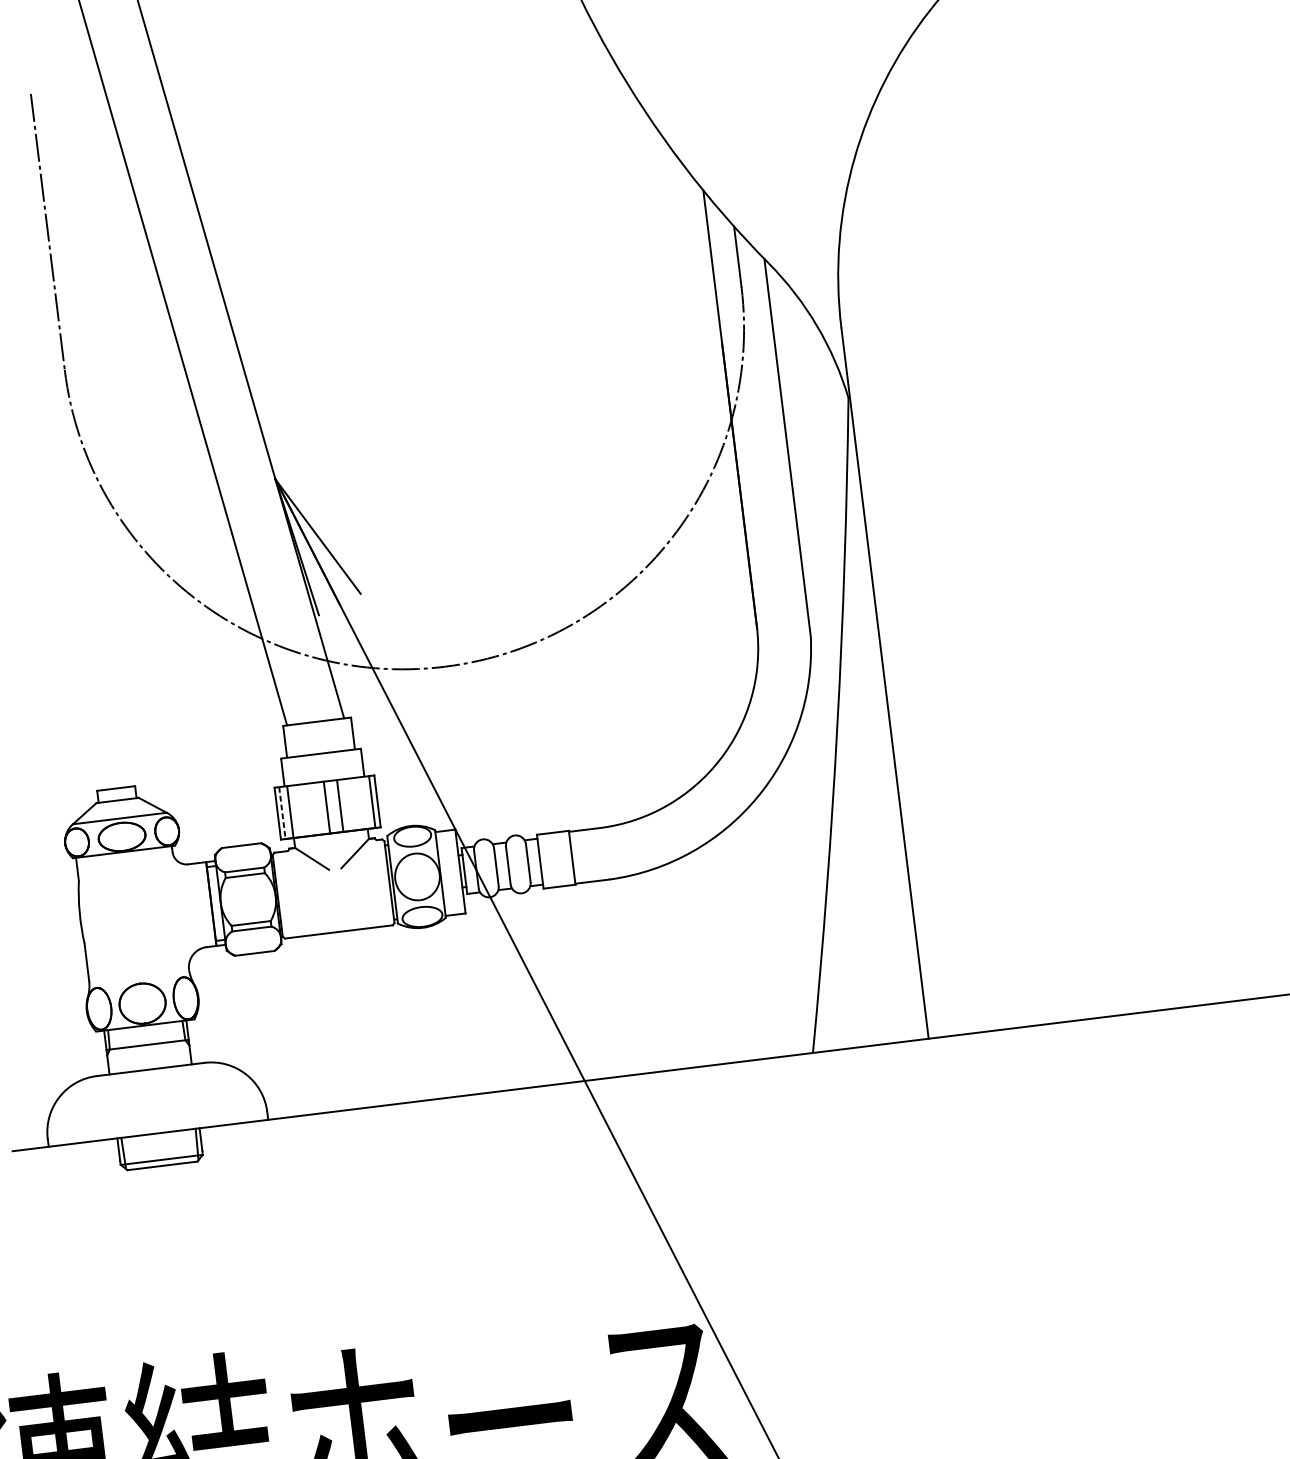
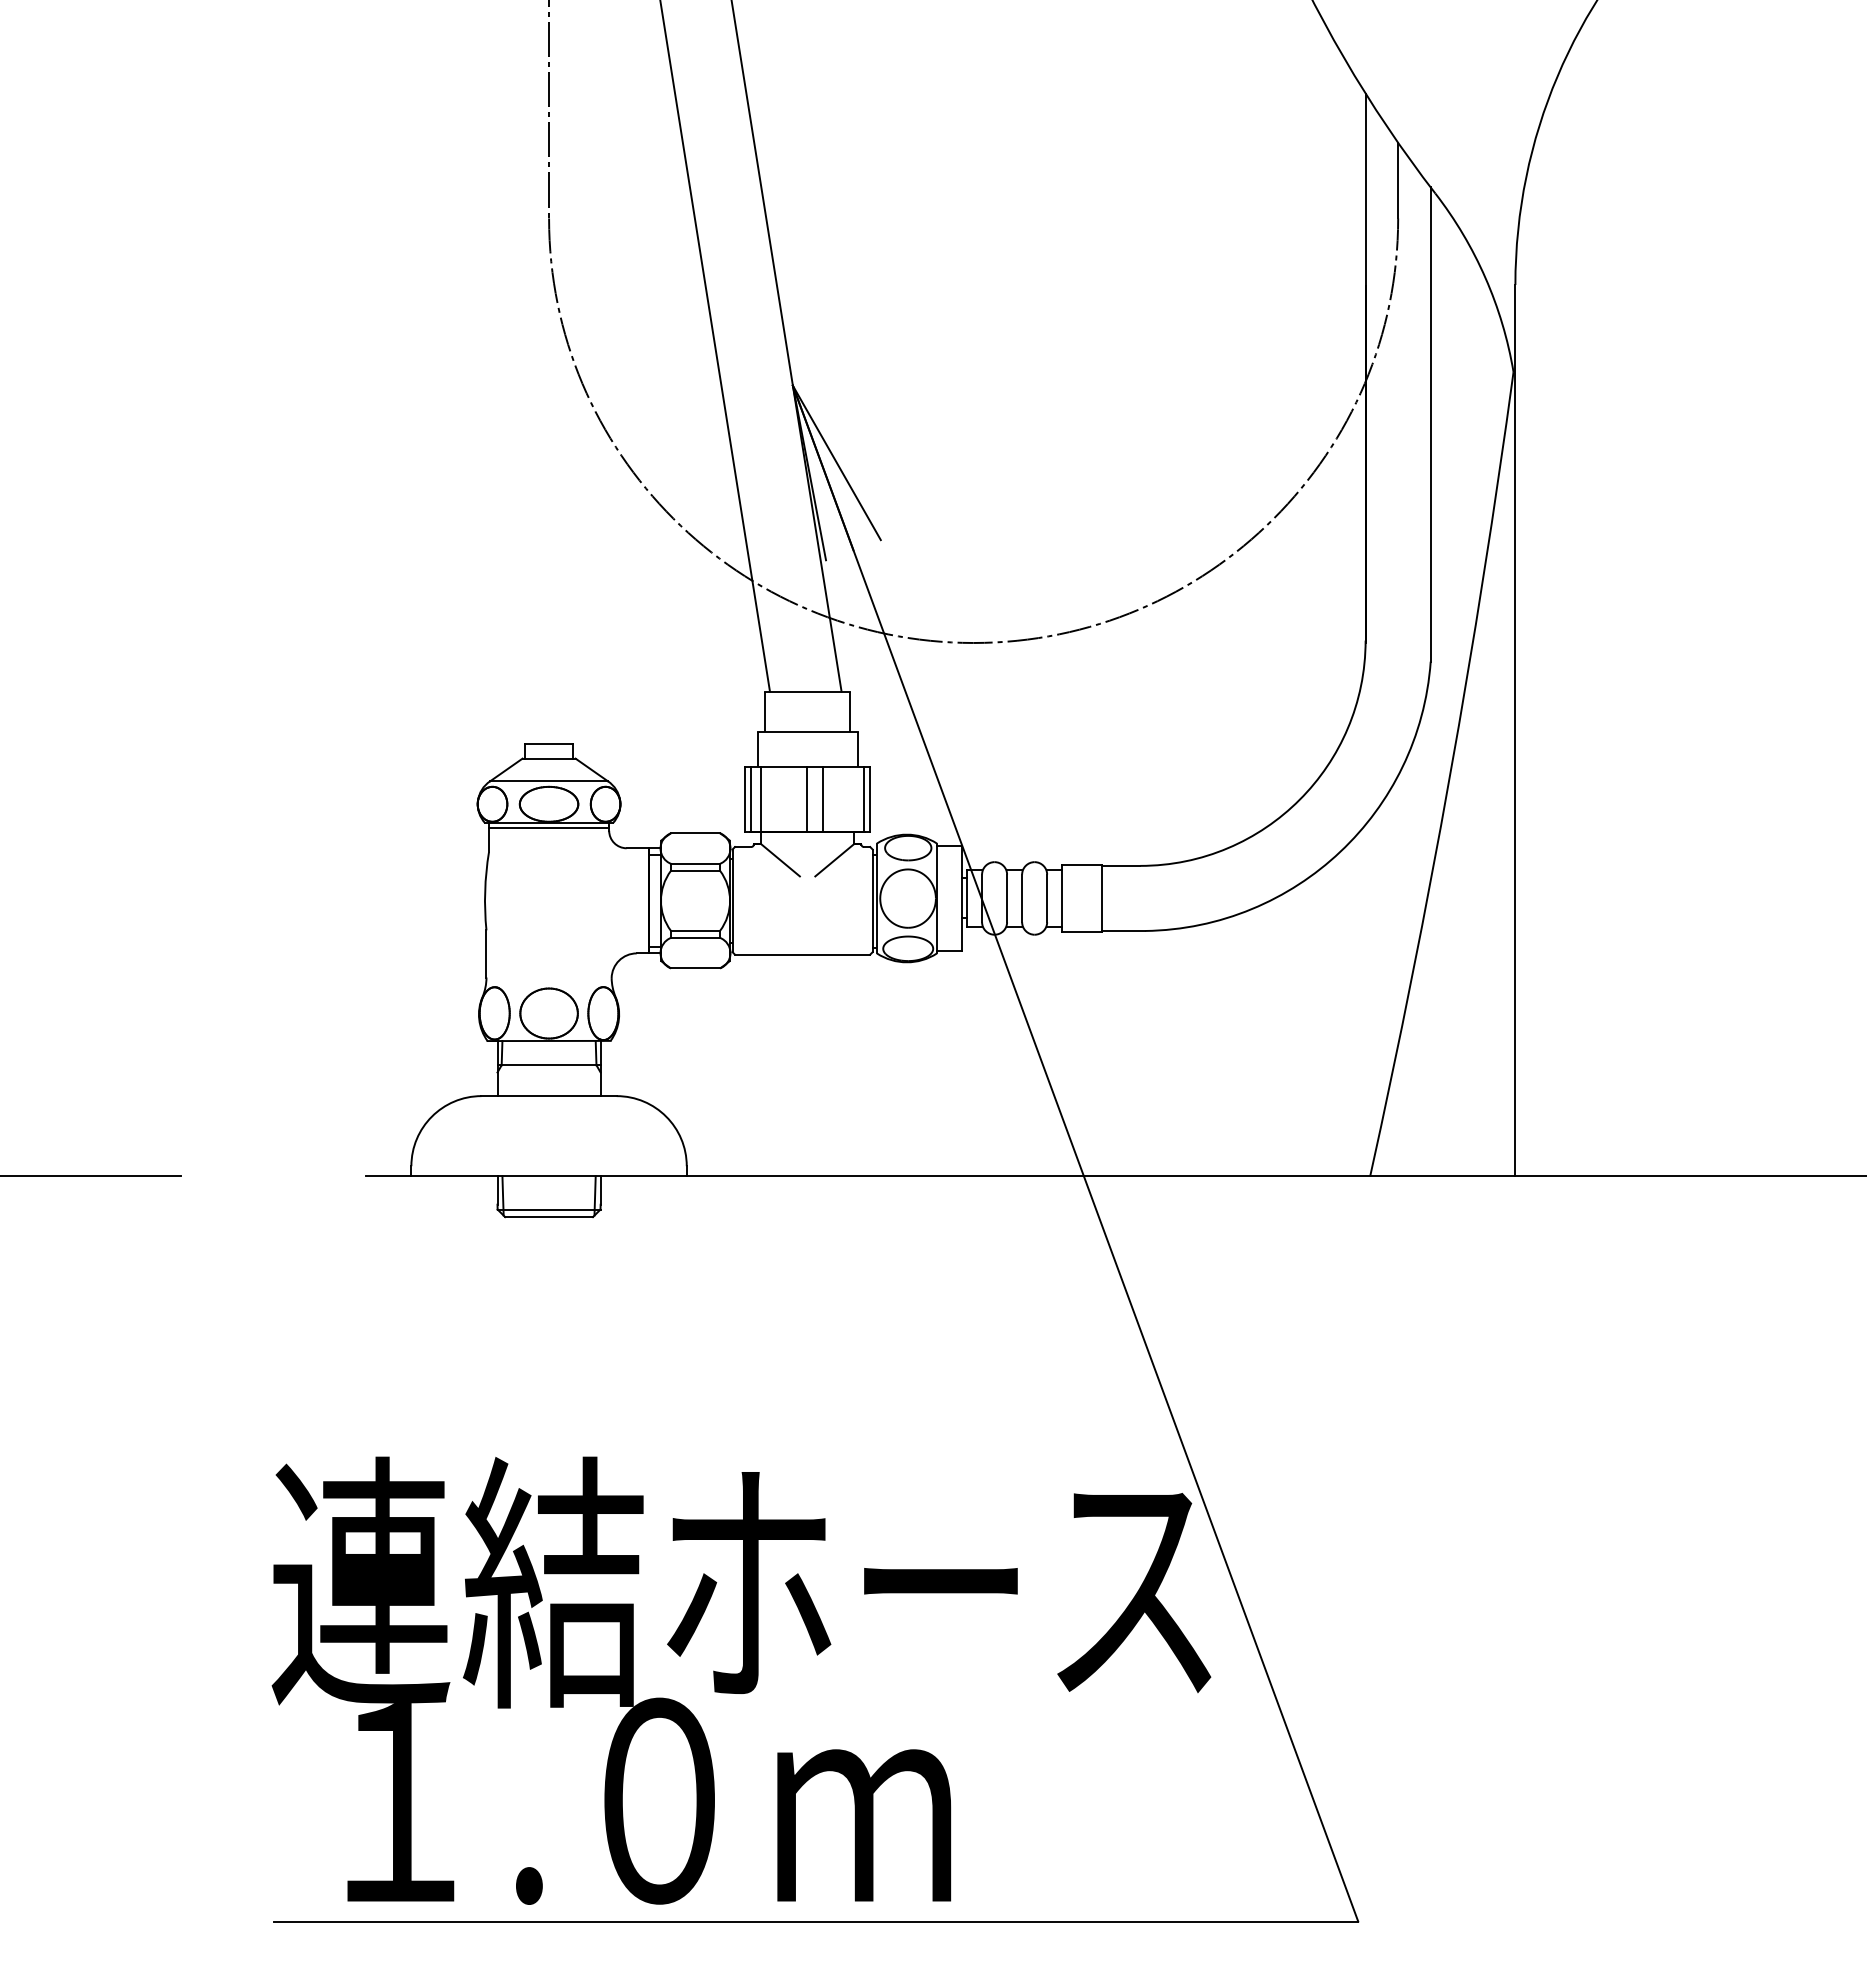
line: (282, 813) -> (750, 799), dashed -> solid
line: (124, 856) -> (549, 828), added

